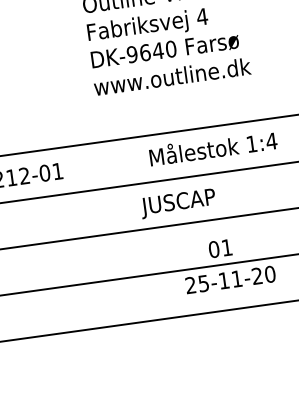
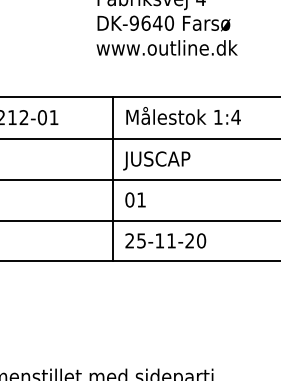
text: (213, 147) -> (183, 115), moved
line: (132, 230) -> (112, 179), added
text: (220, 248) -> (135, 199), moved
text: (230, 279) -> (165, 240), moved

